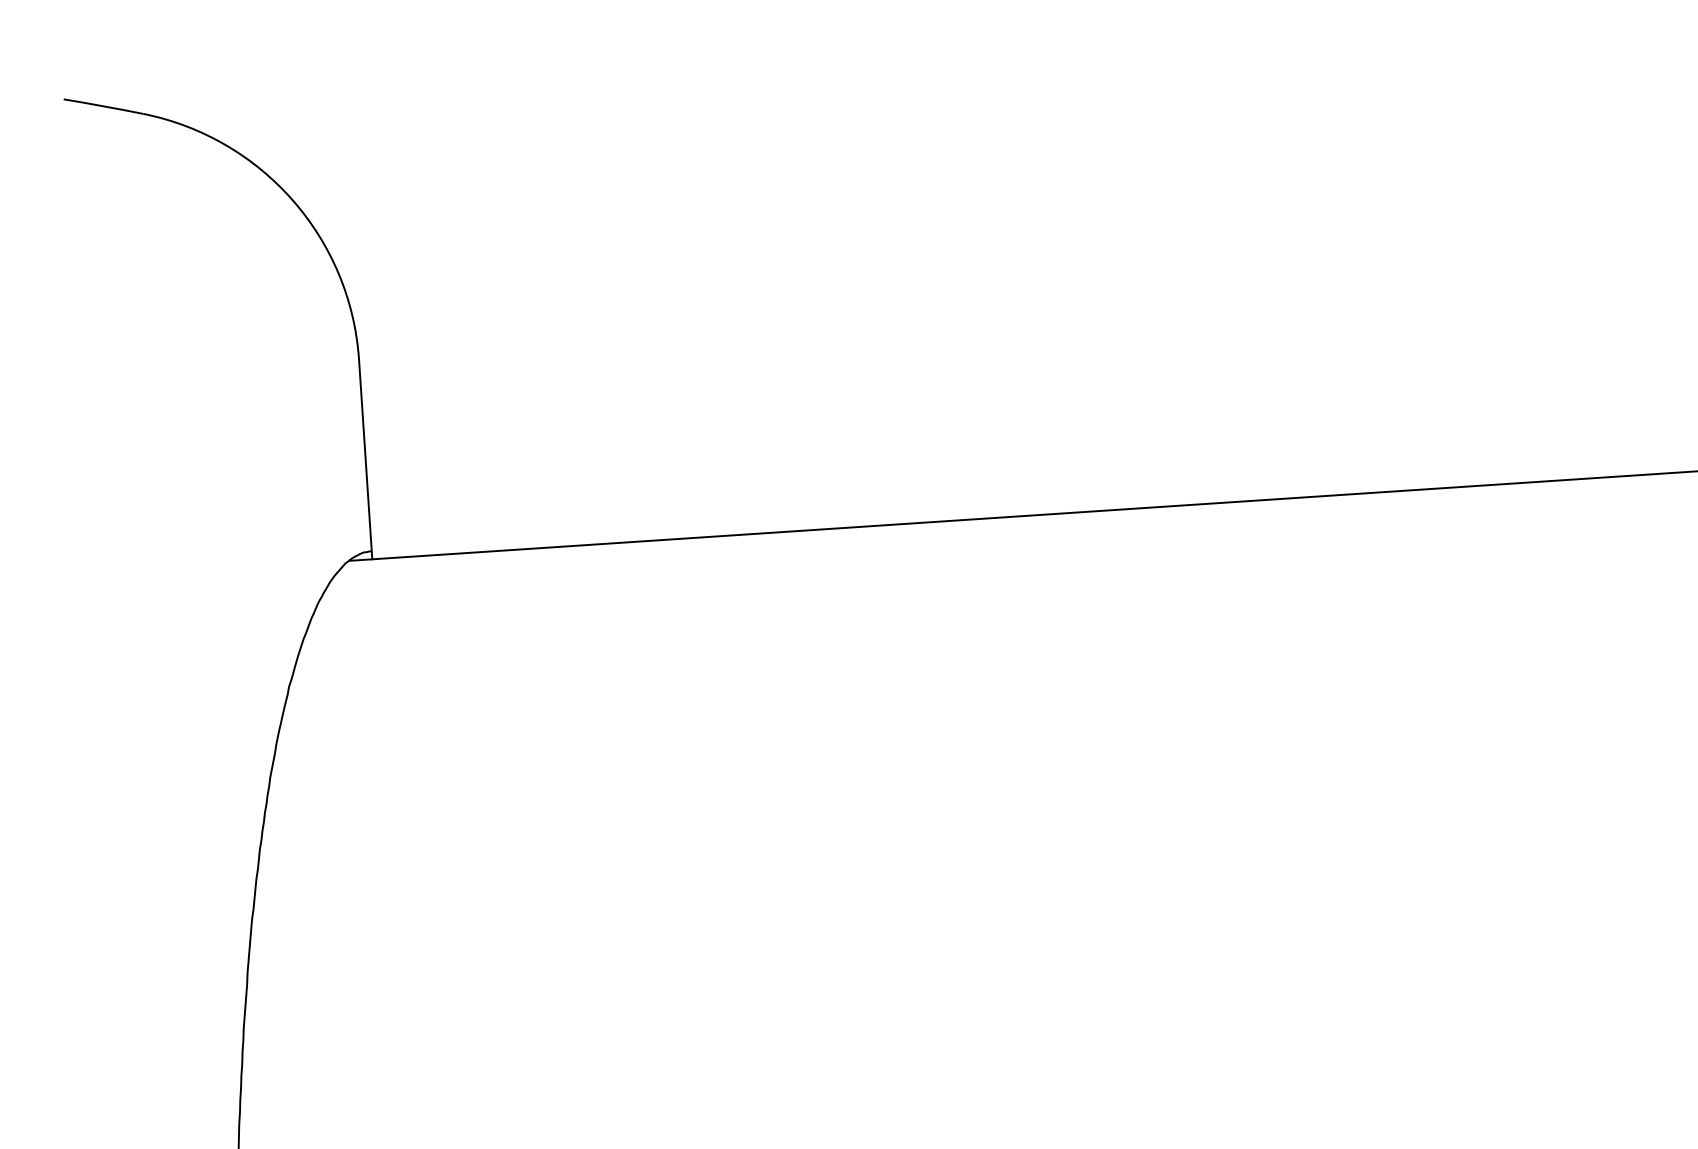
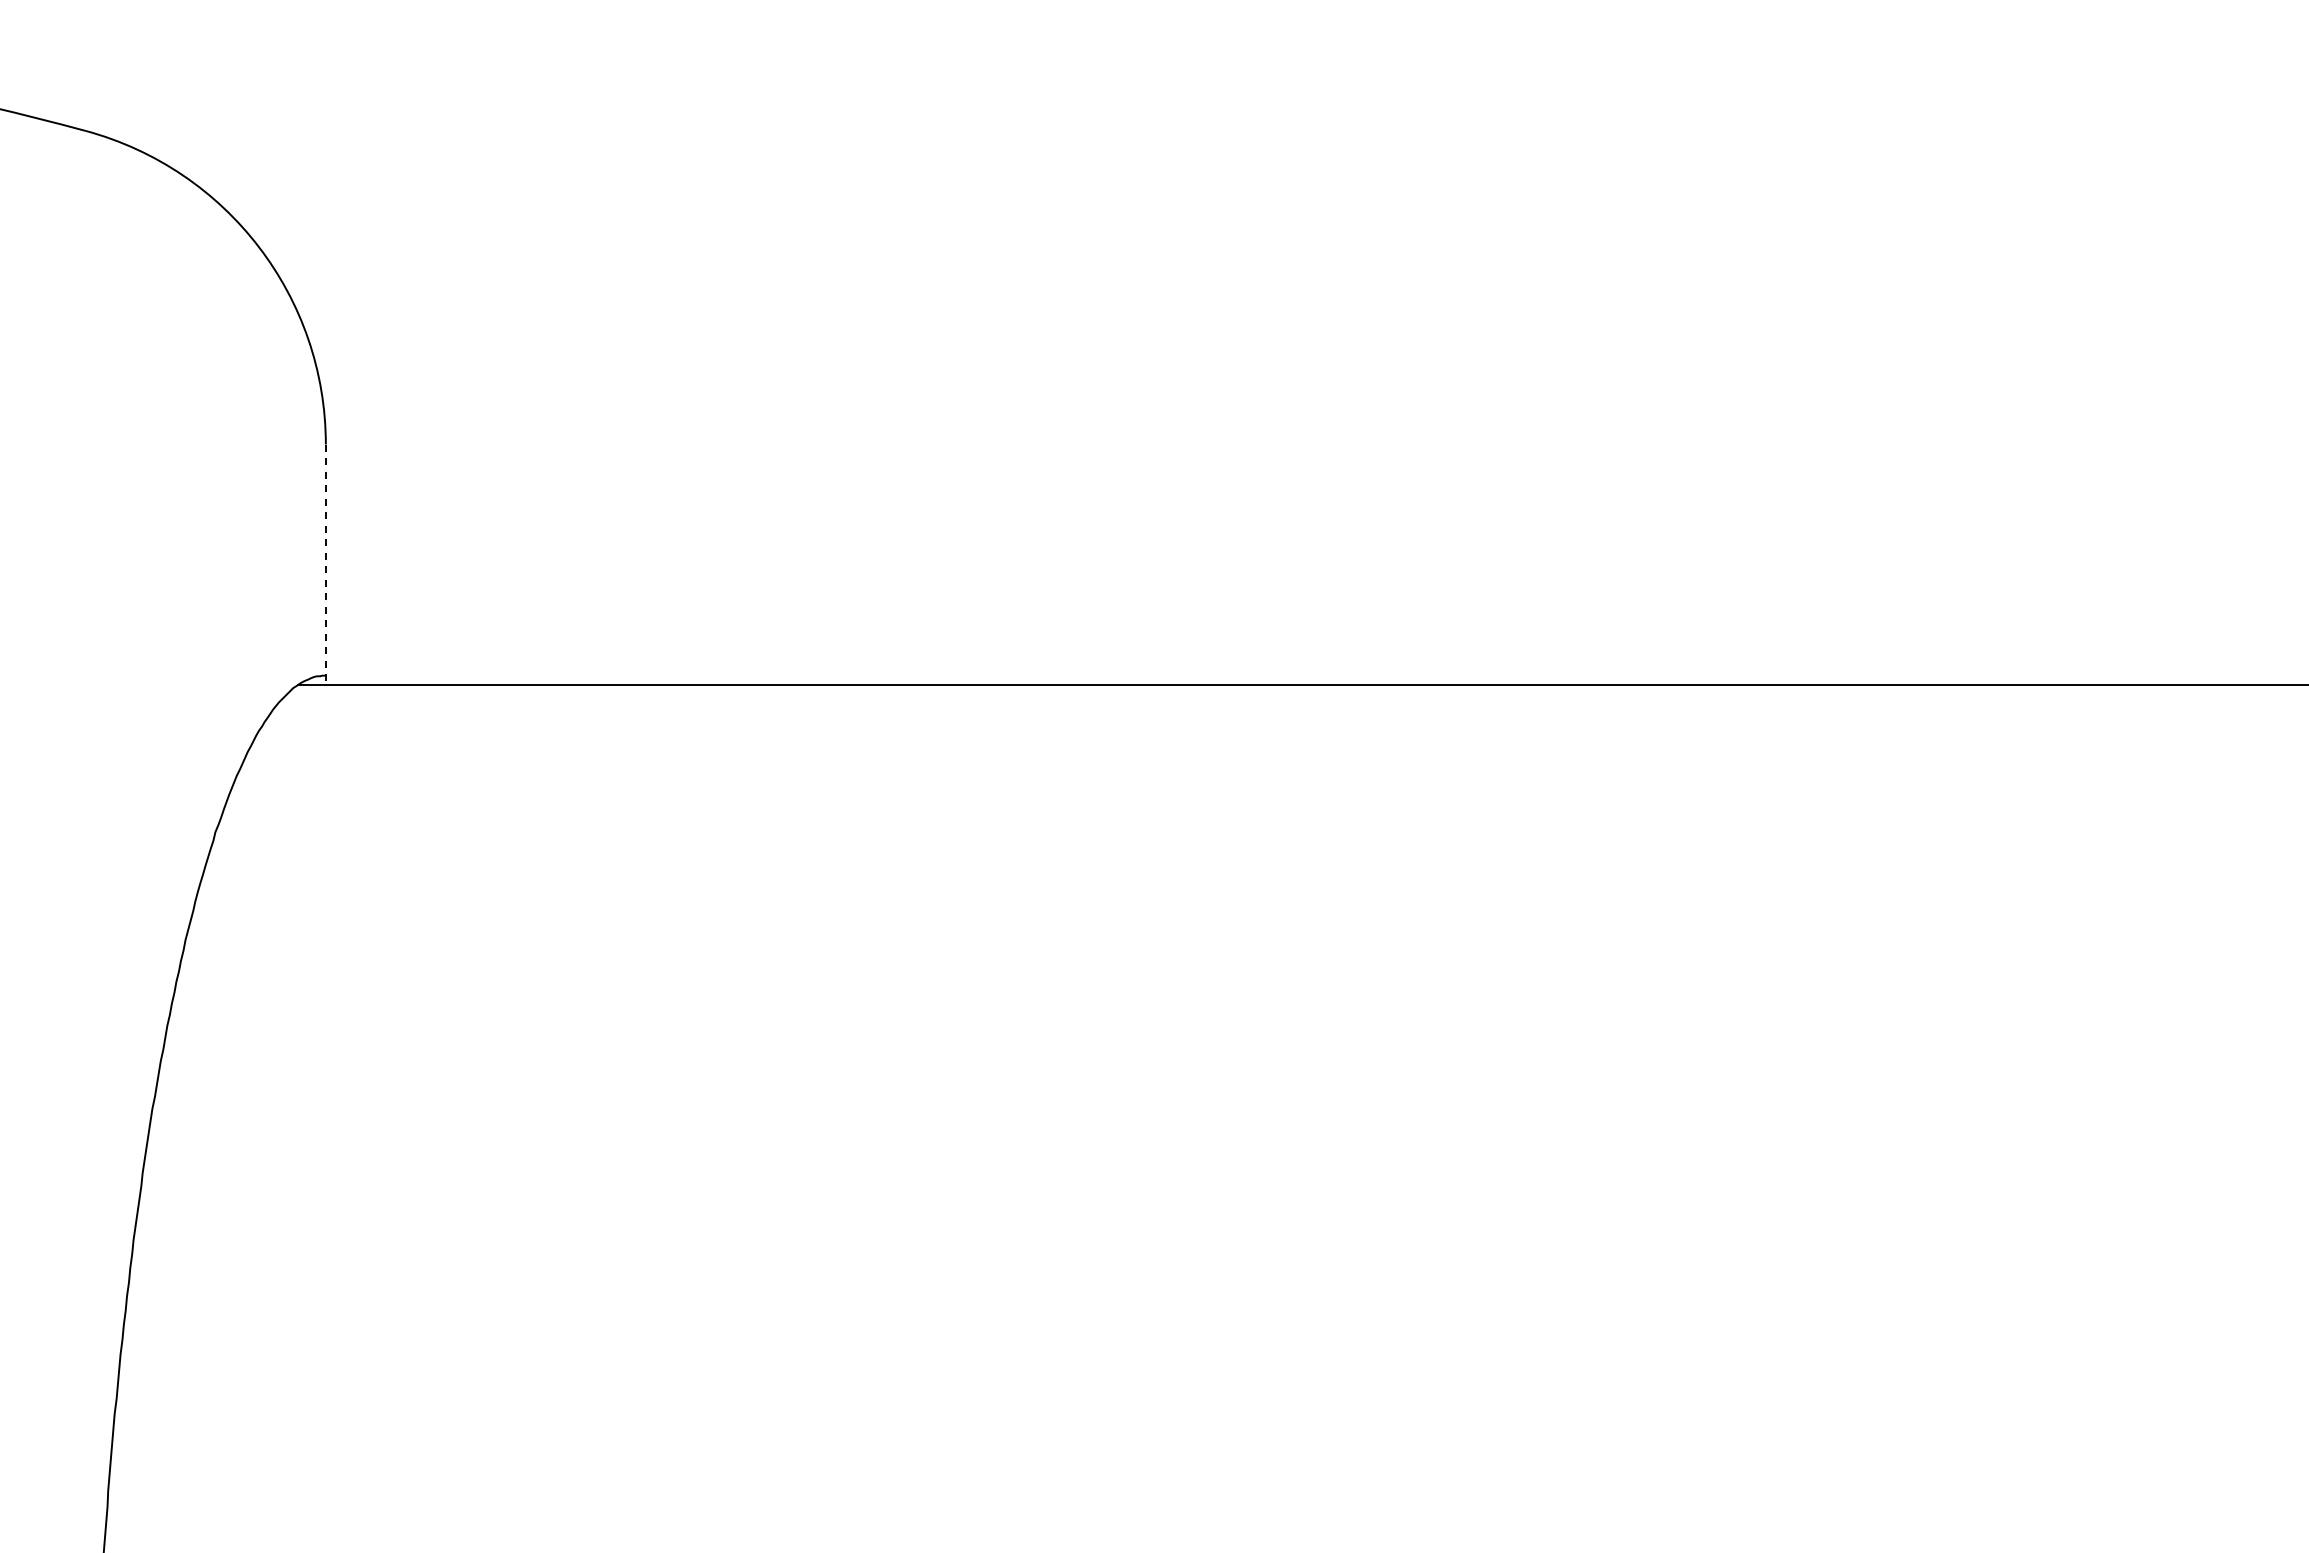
line: (365, 460) -> (325, 565), solid -> dashed

